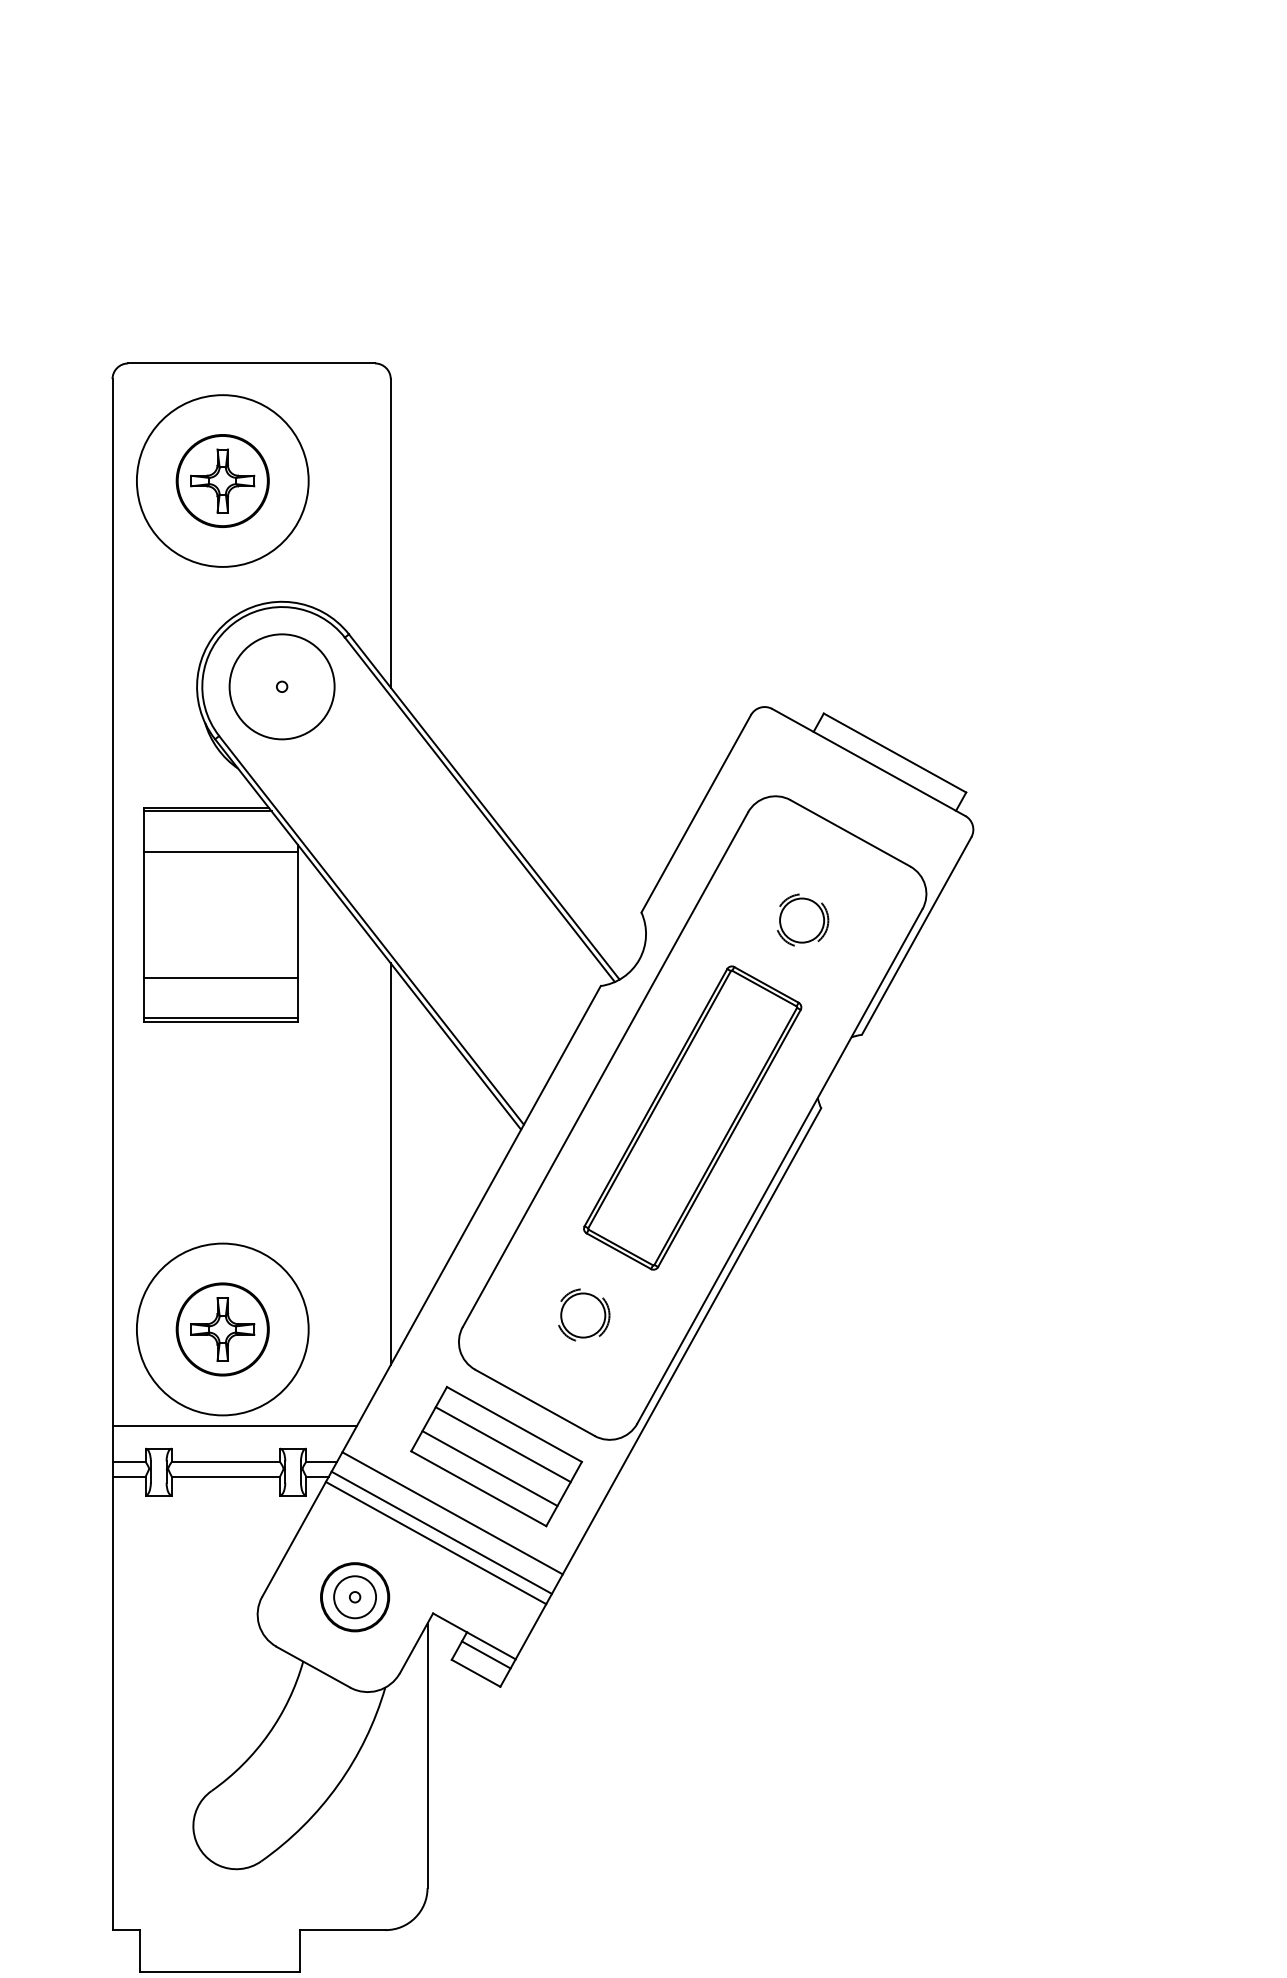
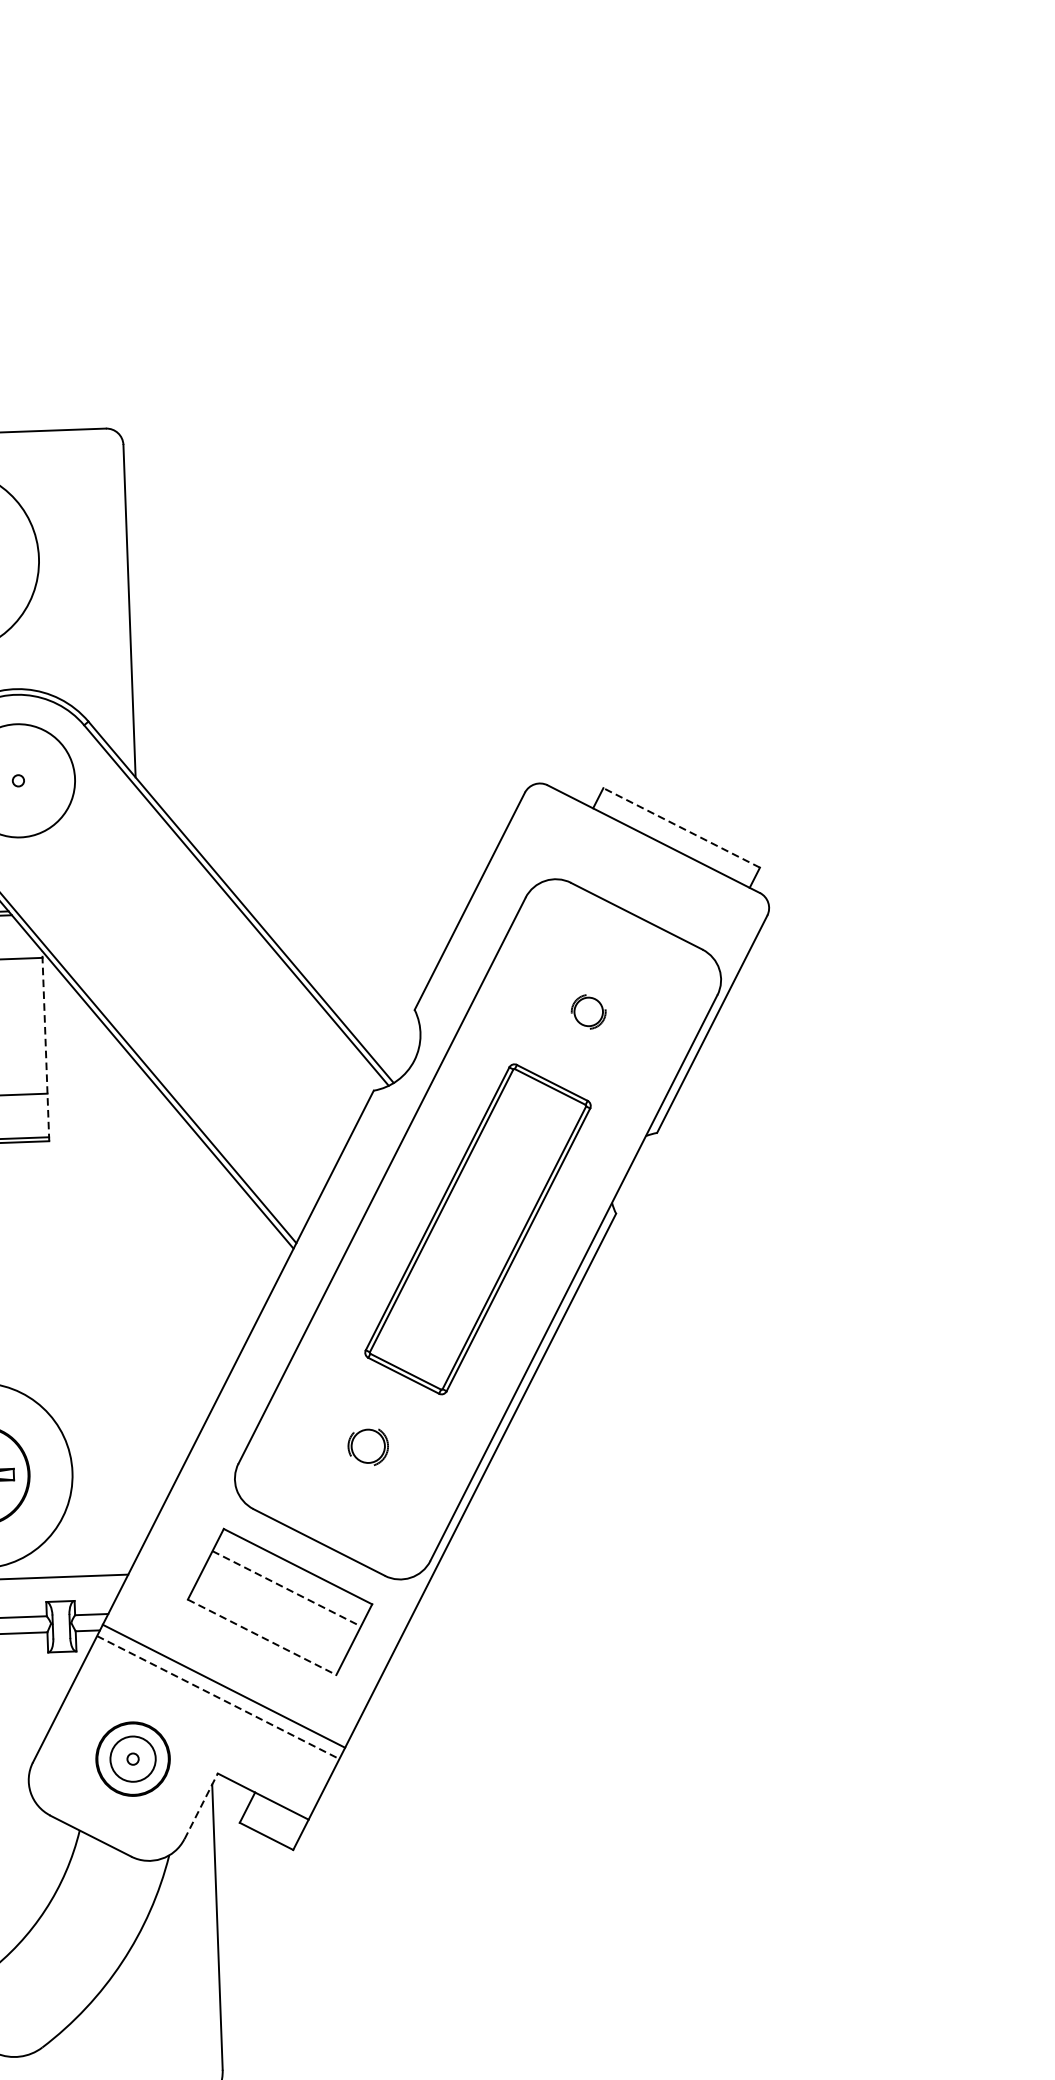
line: (894, 752) -> (681, 827), solid -> dashed
part: (803, 919) -> (589, 1010), size x0.6
line: (298, 933) -> (45, 1046), solid -> dashed
line: (390, 1163) -> (154, 1290), removed
part: (584, 1314) -> (369, 1445), size x0.7
line: (503, 1444) -> (287, 1588), solid -> dashed
line: (489, 1468) -> (272, 1615), removed
line: (479, 1488) -> (262, 1637), solid -> dashed
line: (452, 1513) -> (234, 1665), removed
line: (436, 1543) -> (218, 1698), solid -> dashed
line: (416, 1642) -> (201, 1805), solid -> dashed
line: (485, 1654) -> (275, 1815), removed

